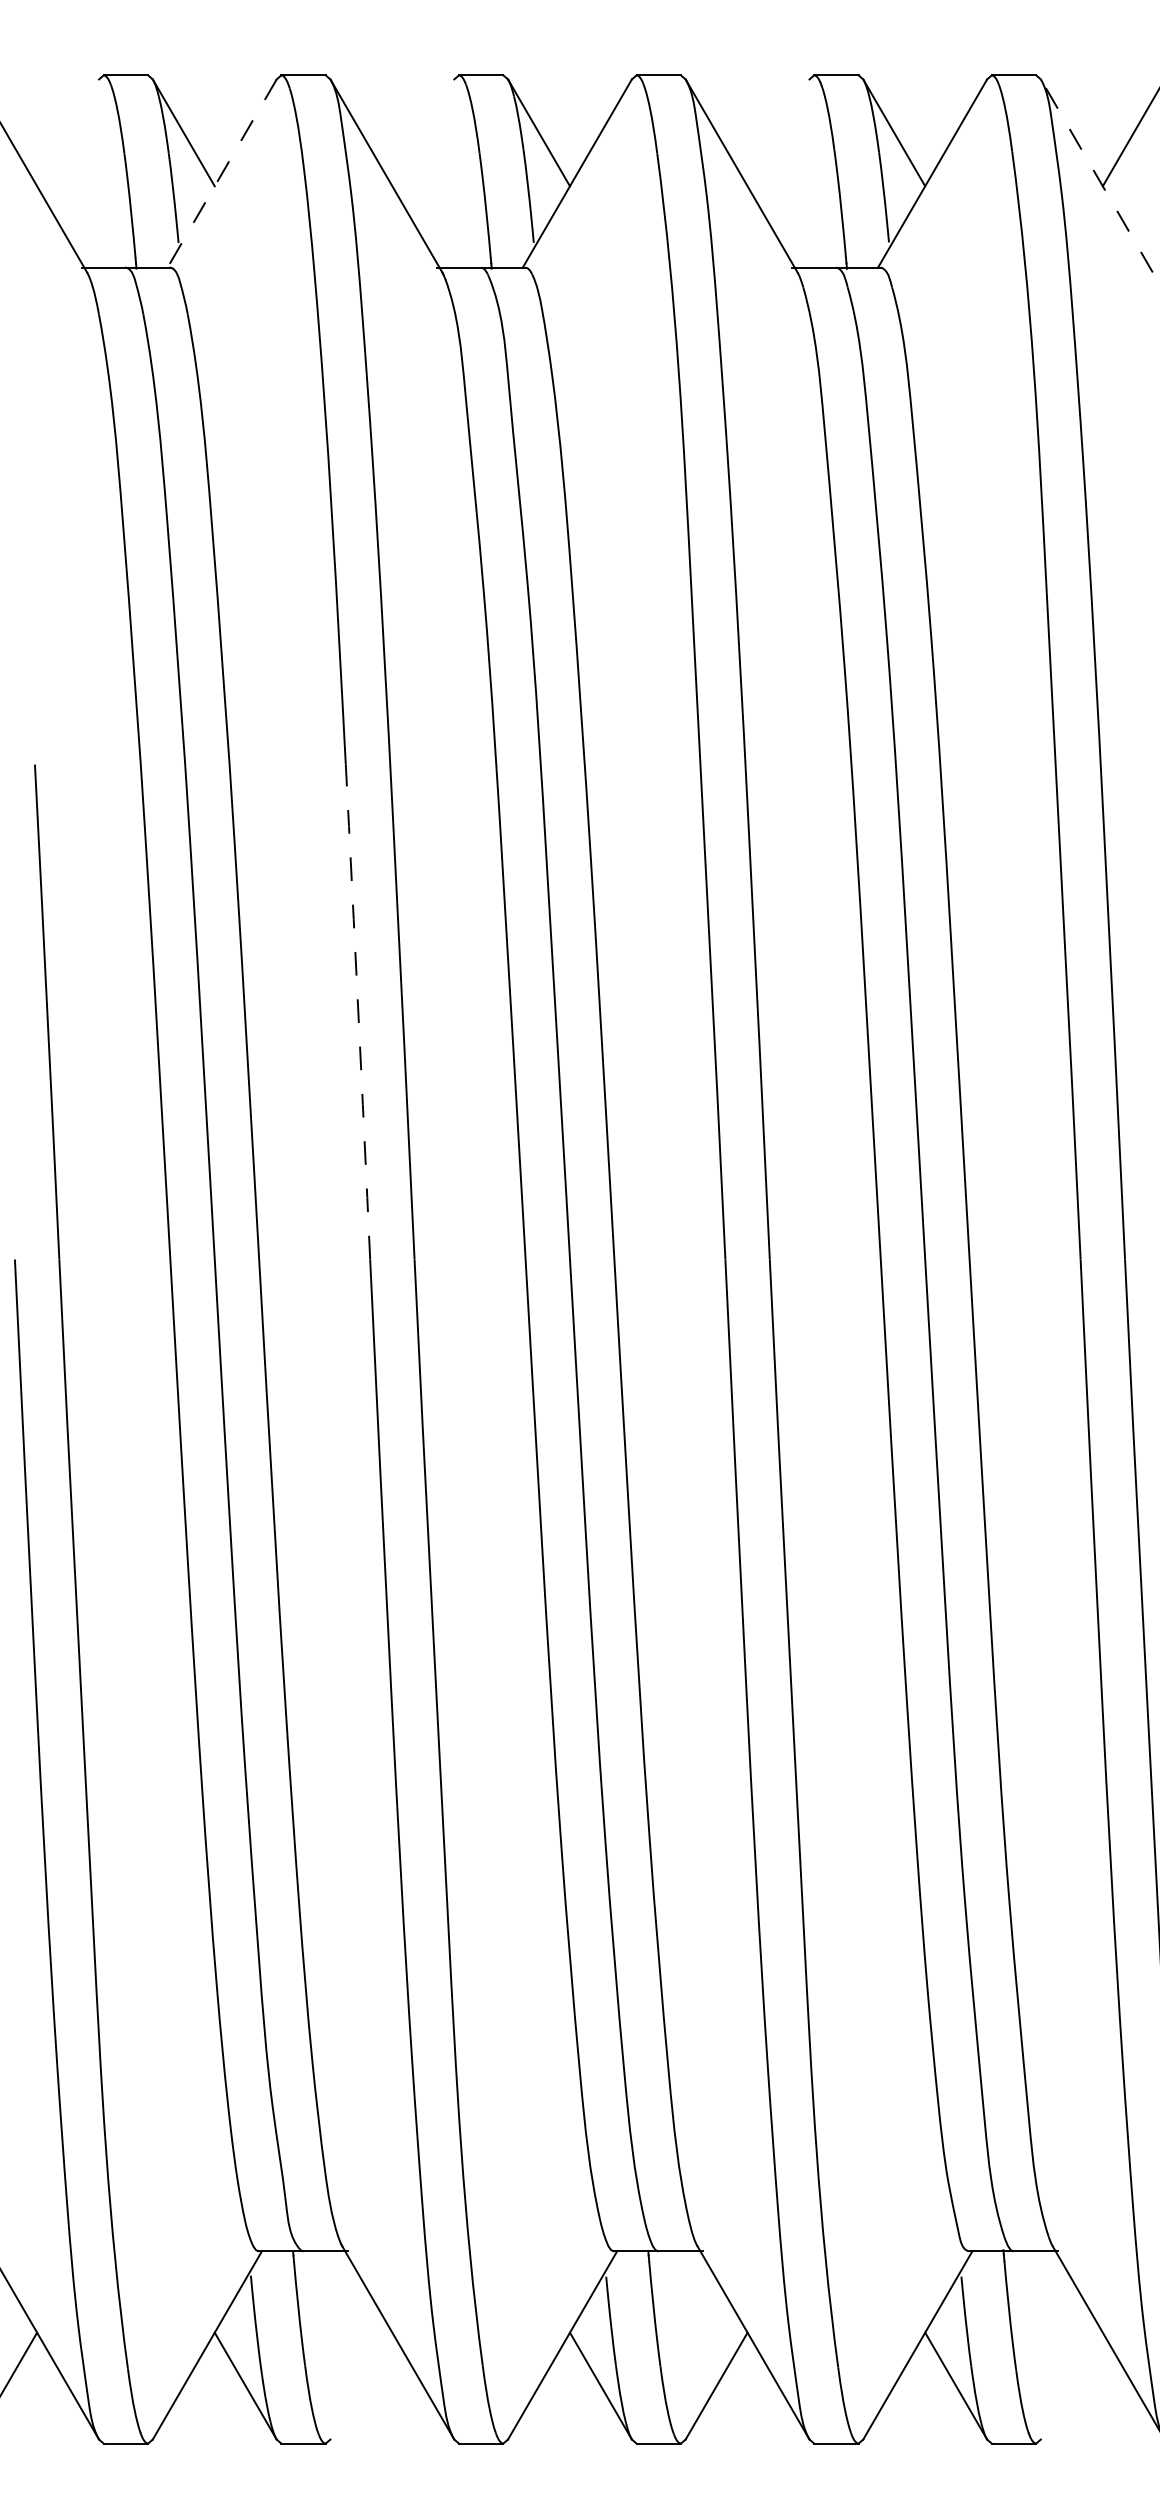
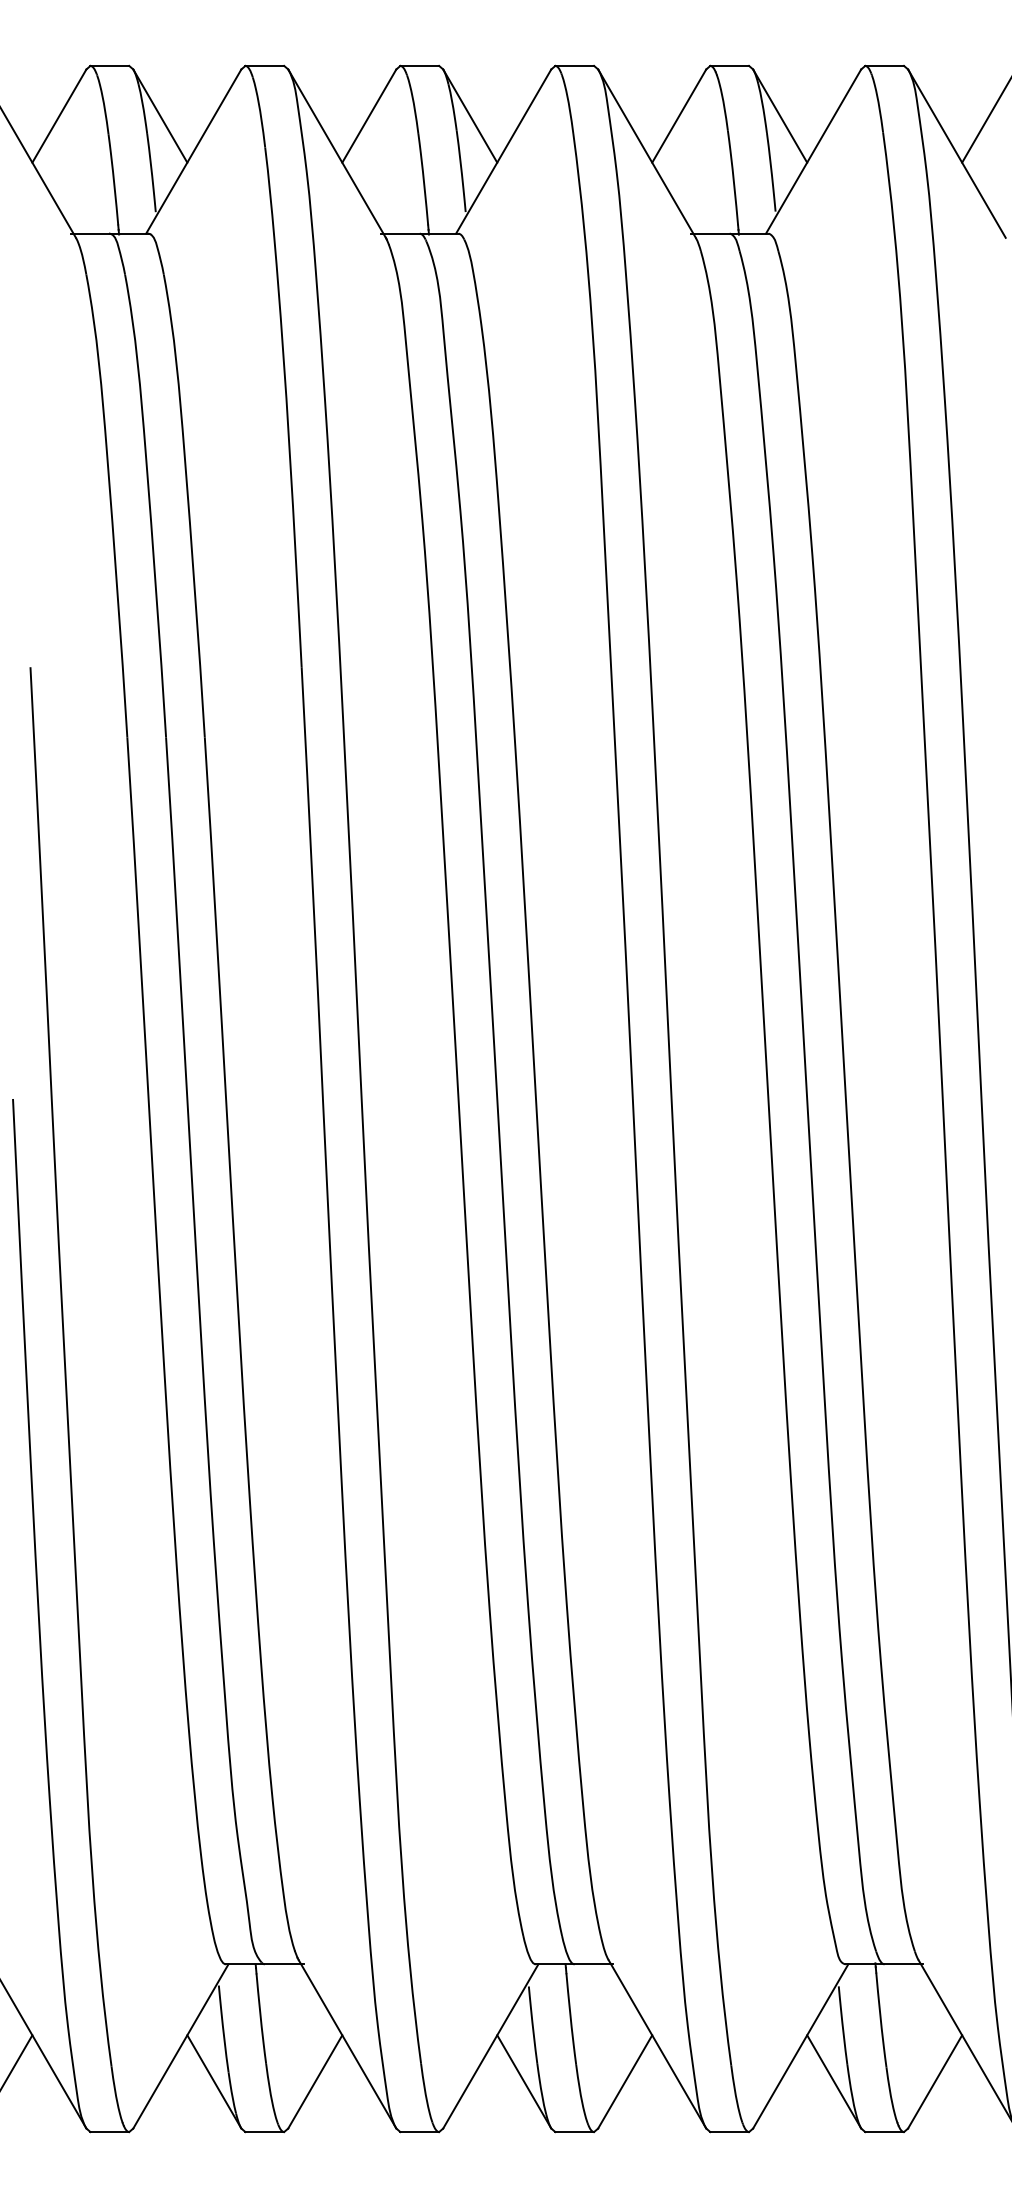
line: (68, 132) -> (59, 115), added
line: (423, 132) -> (369, 115), added
line: (778, 132) -> (679, 115), added
line: (221, 173) -> (193, 151), dashed -> solid
line: (1096, 175) -> (956, 153), dashed -> solid
arc: (358, 1012) -> (312, 883), dashed -> solid
line: (361, 2385) -> (315, 2081), added
line: (1072, 2385) -> (935, 2081), added

